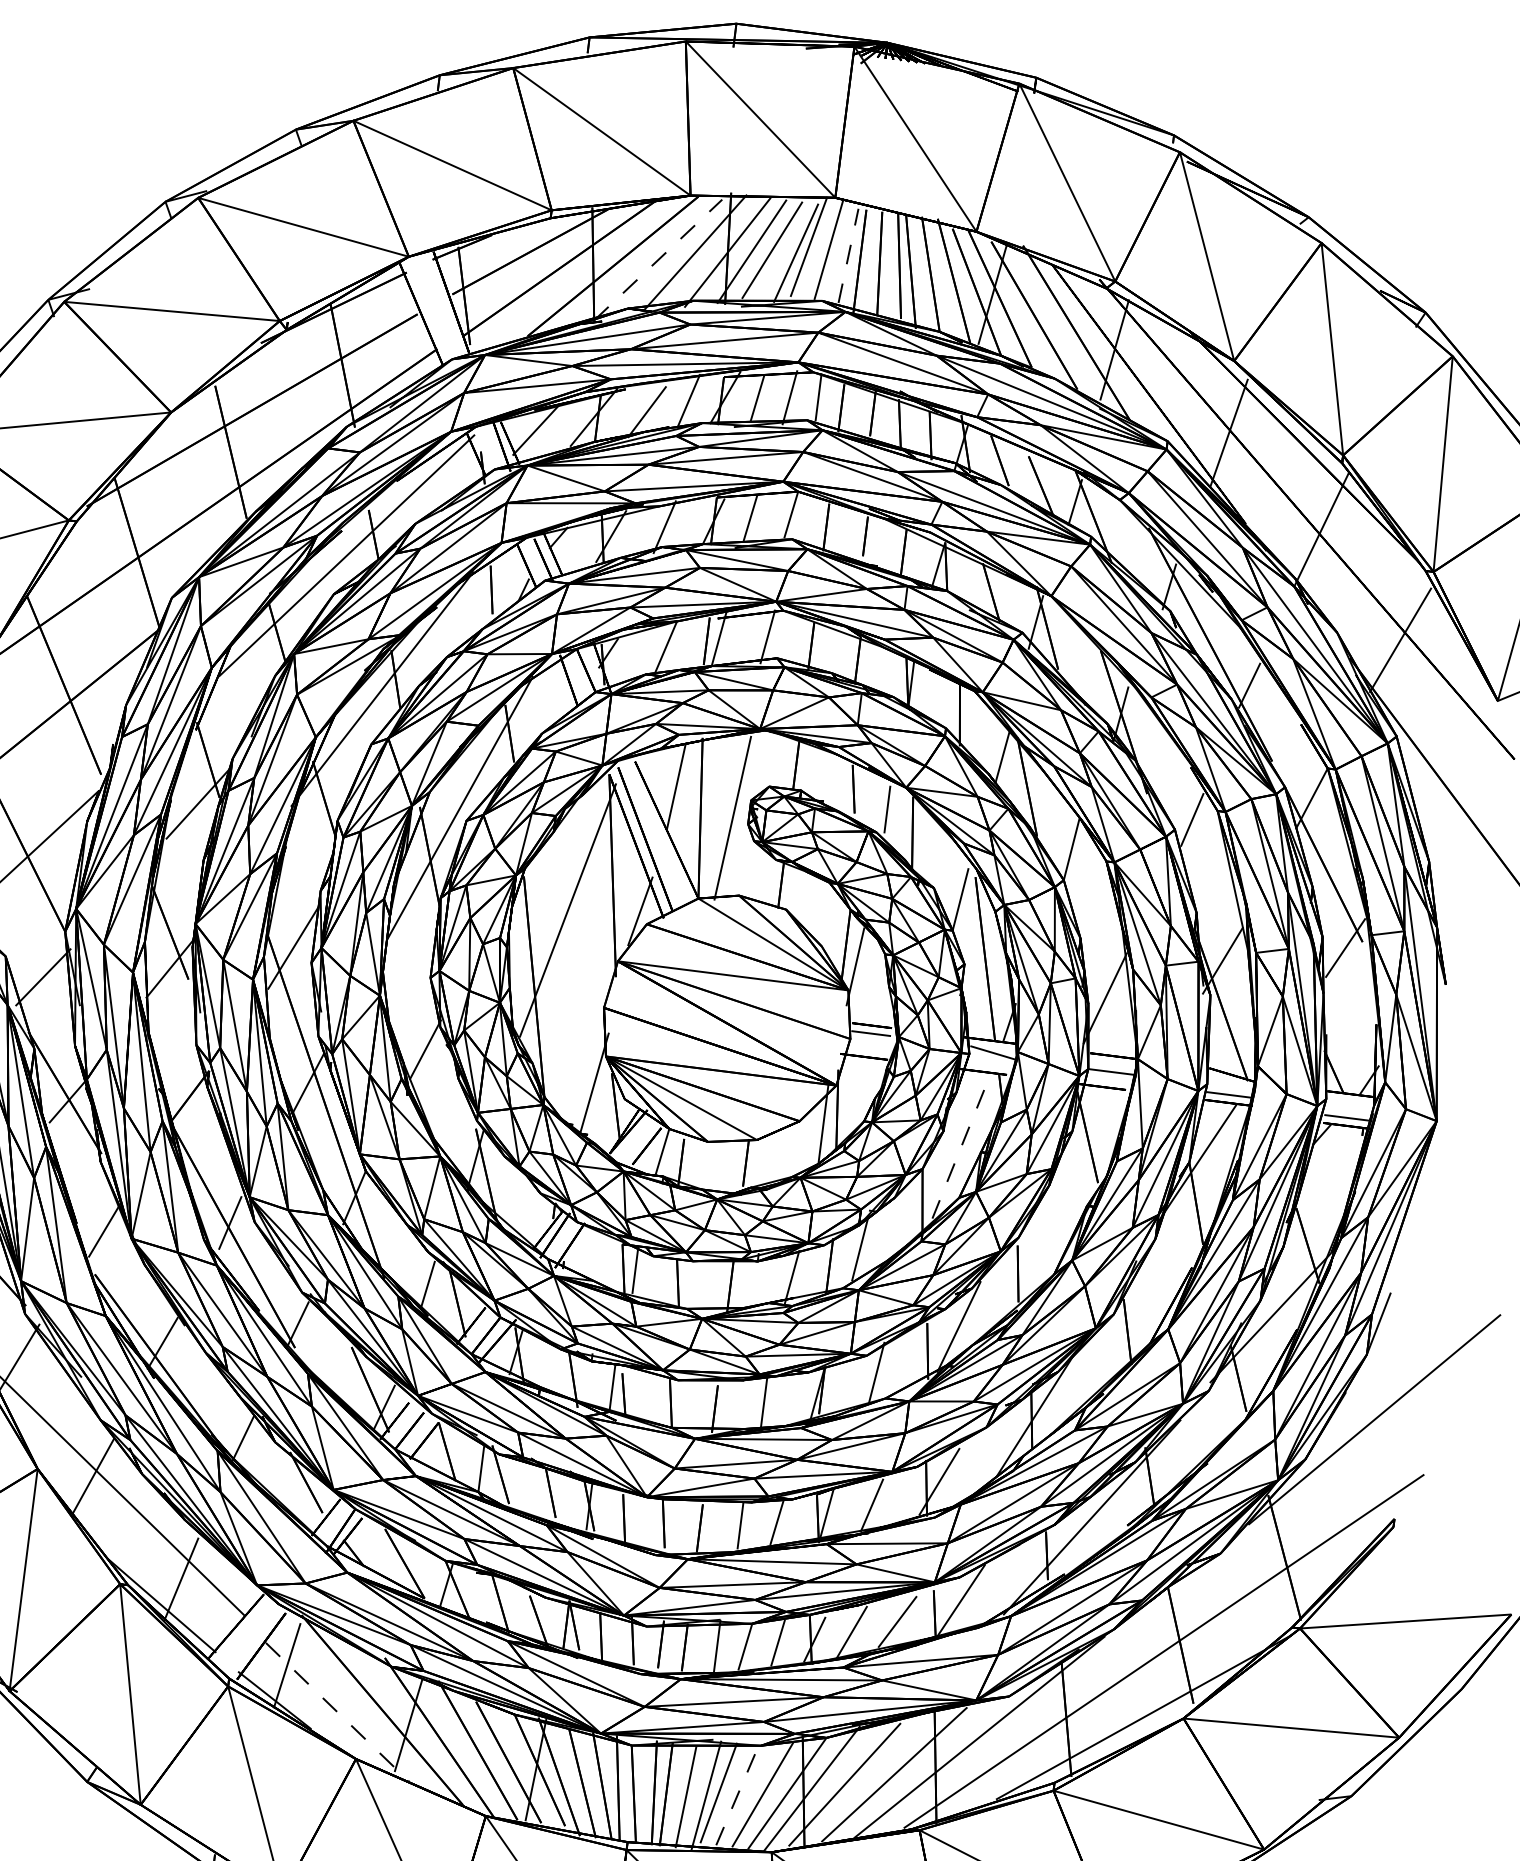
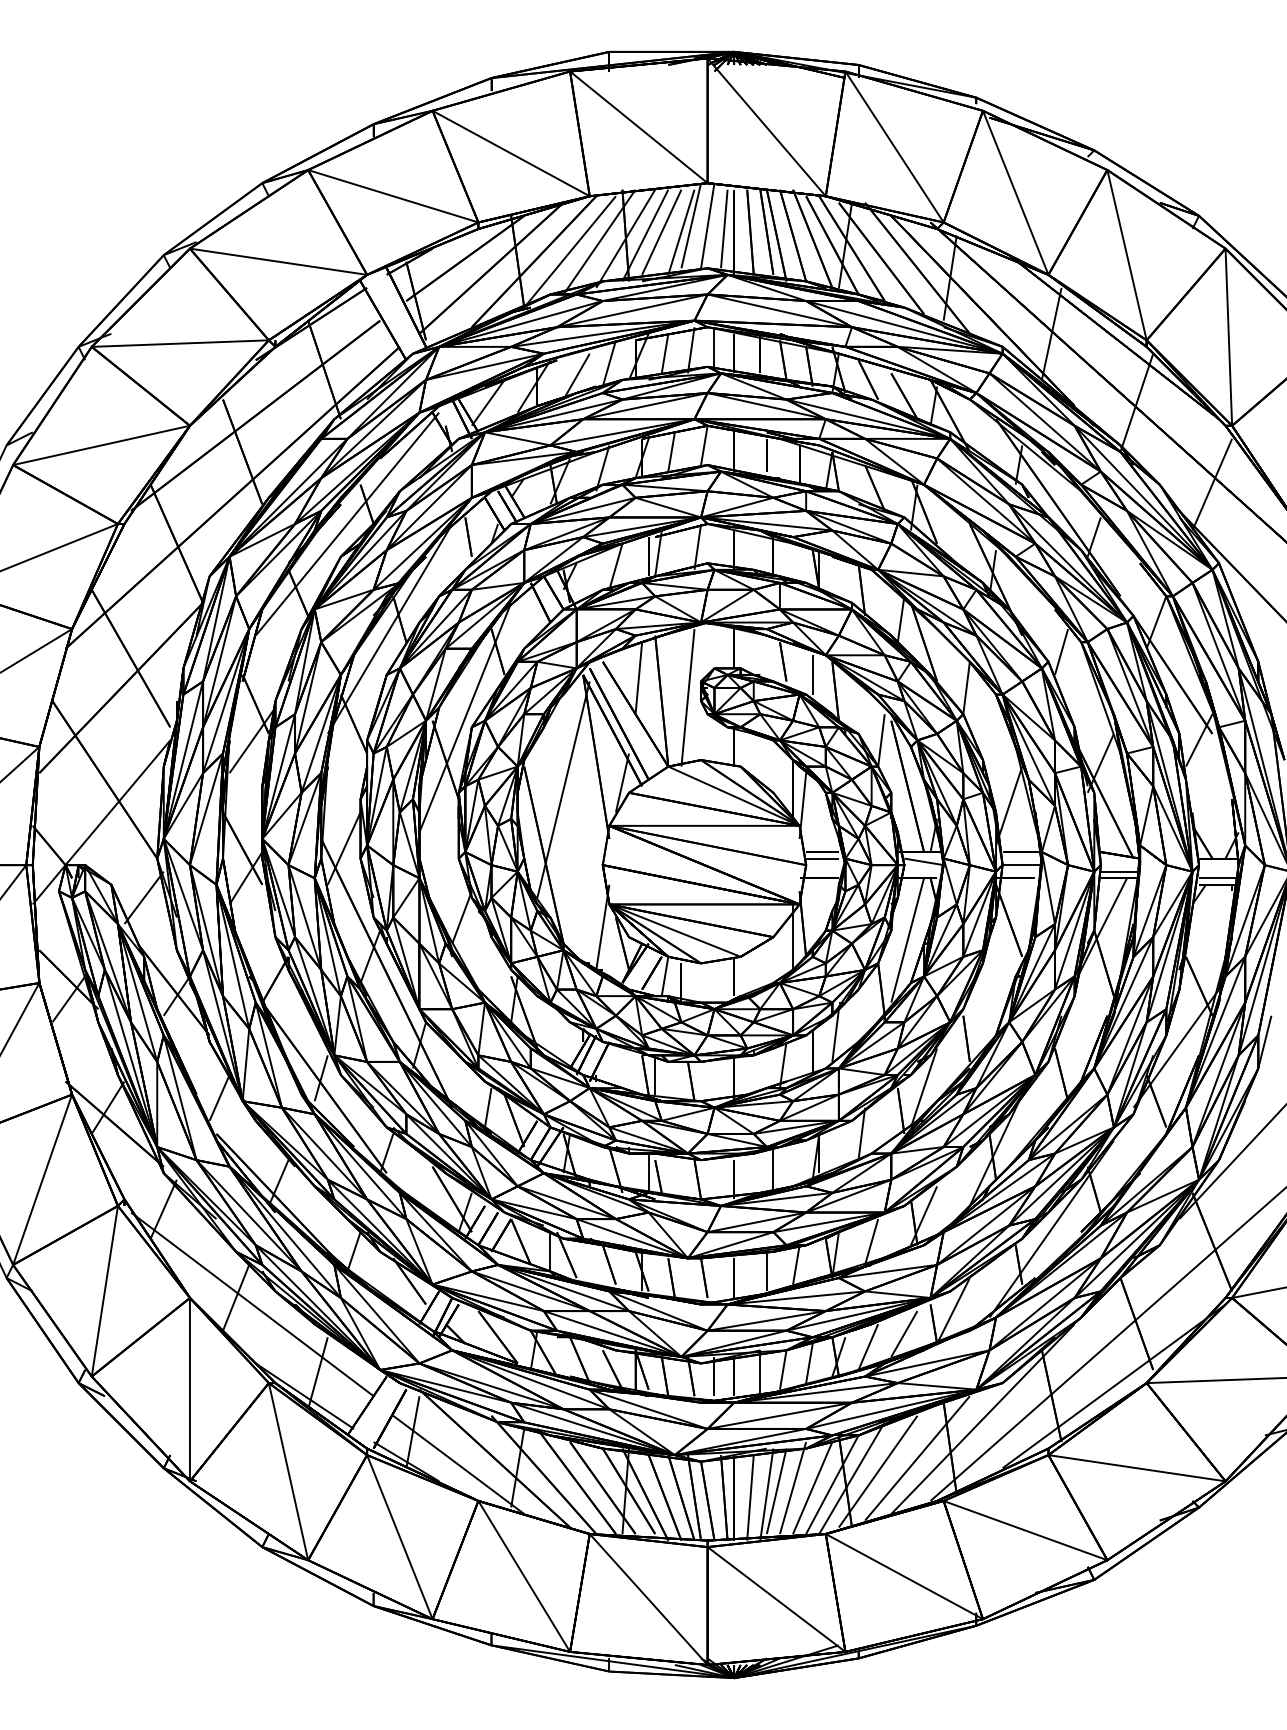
line: (848, 255) -> (724, 228), dashed -> solid
line: (658, 259) -> (570, 251), dashed -> solid
line: (961, 1144) -> (907, 939), dashed -> solid
line: (337, 1711) -> (458, 1464), dashed -> solid
line: (739, 1792) -> (793, 1488), dashed -> solid

